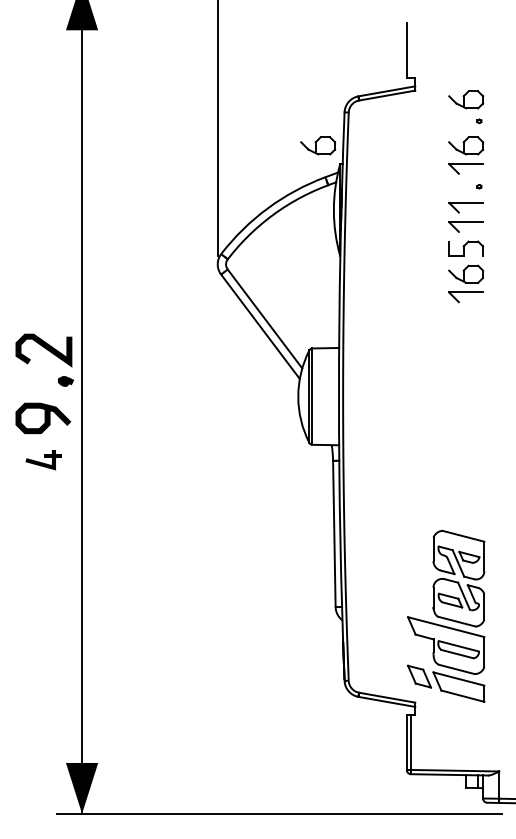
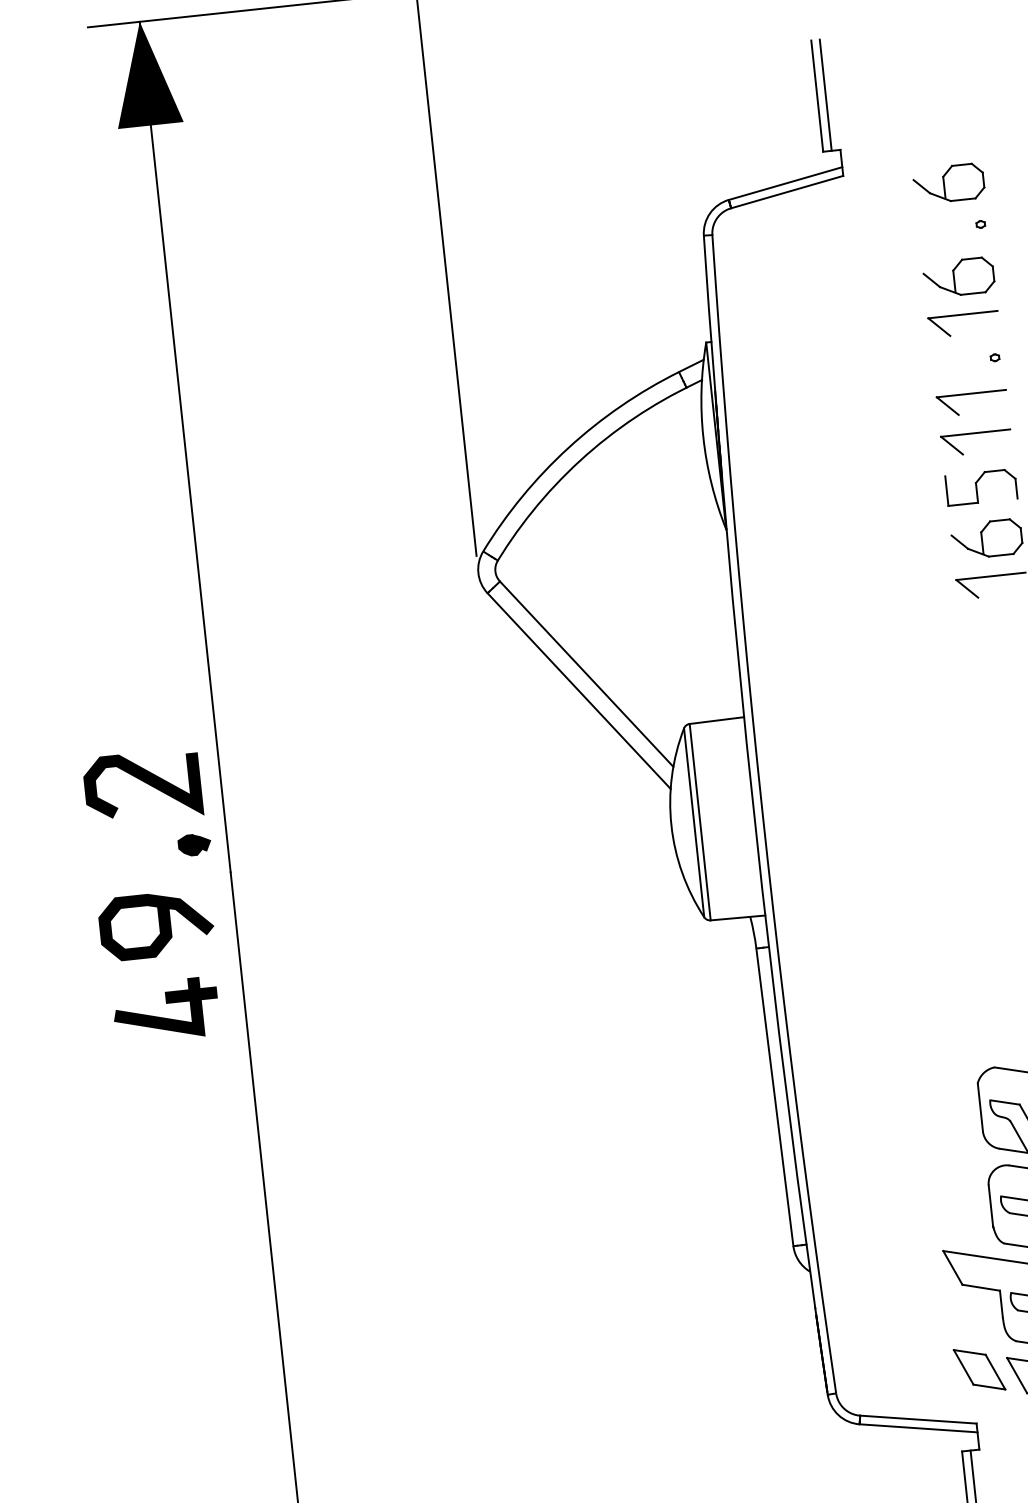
line: (410, 50) -> (824, 95), added
part: (318, 145) -> (657, 308), removed
part: (43, 459) -> (165, 1008), size x1.43

